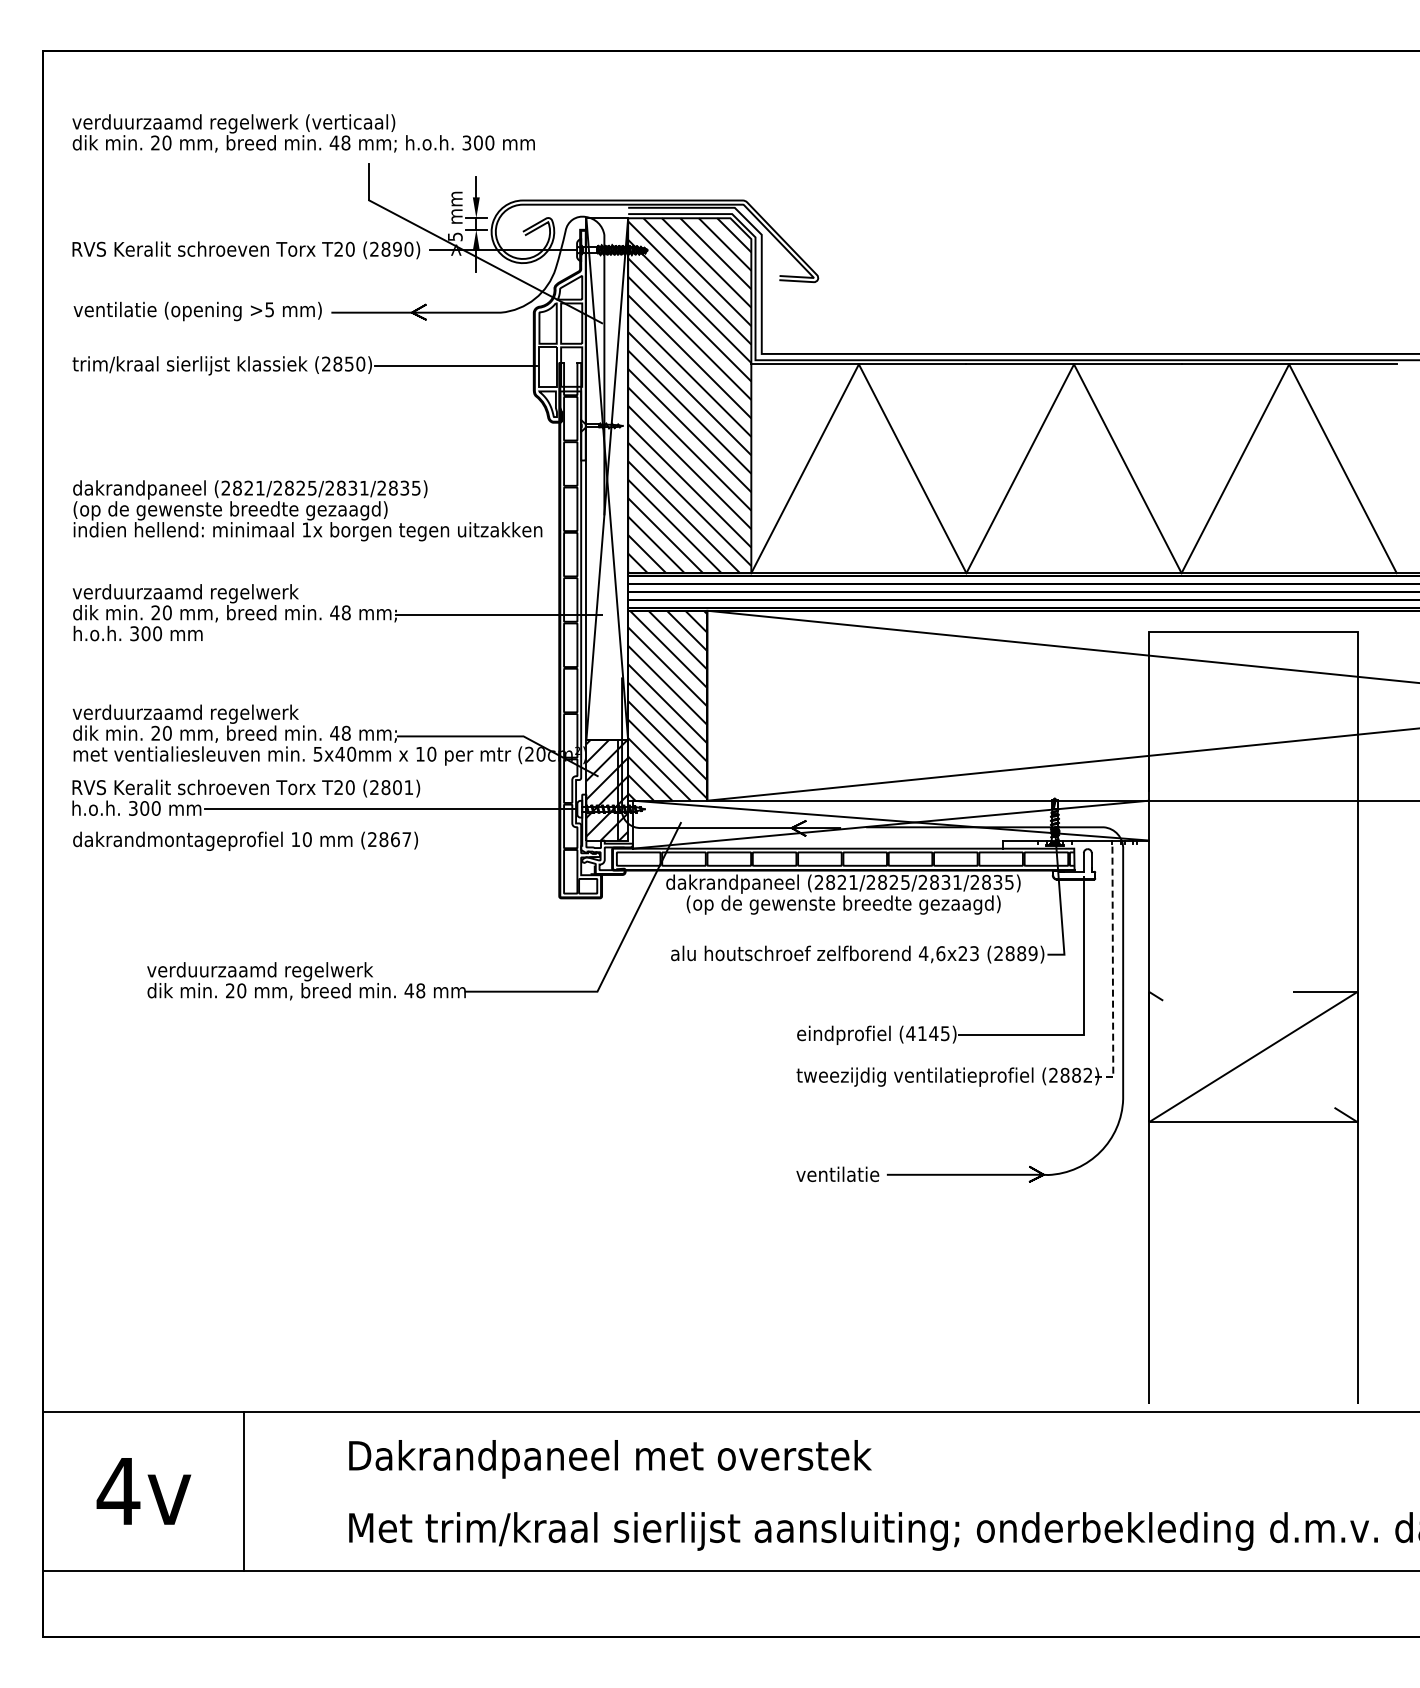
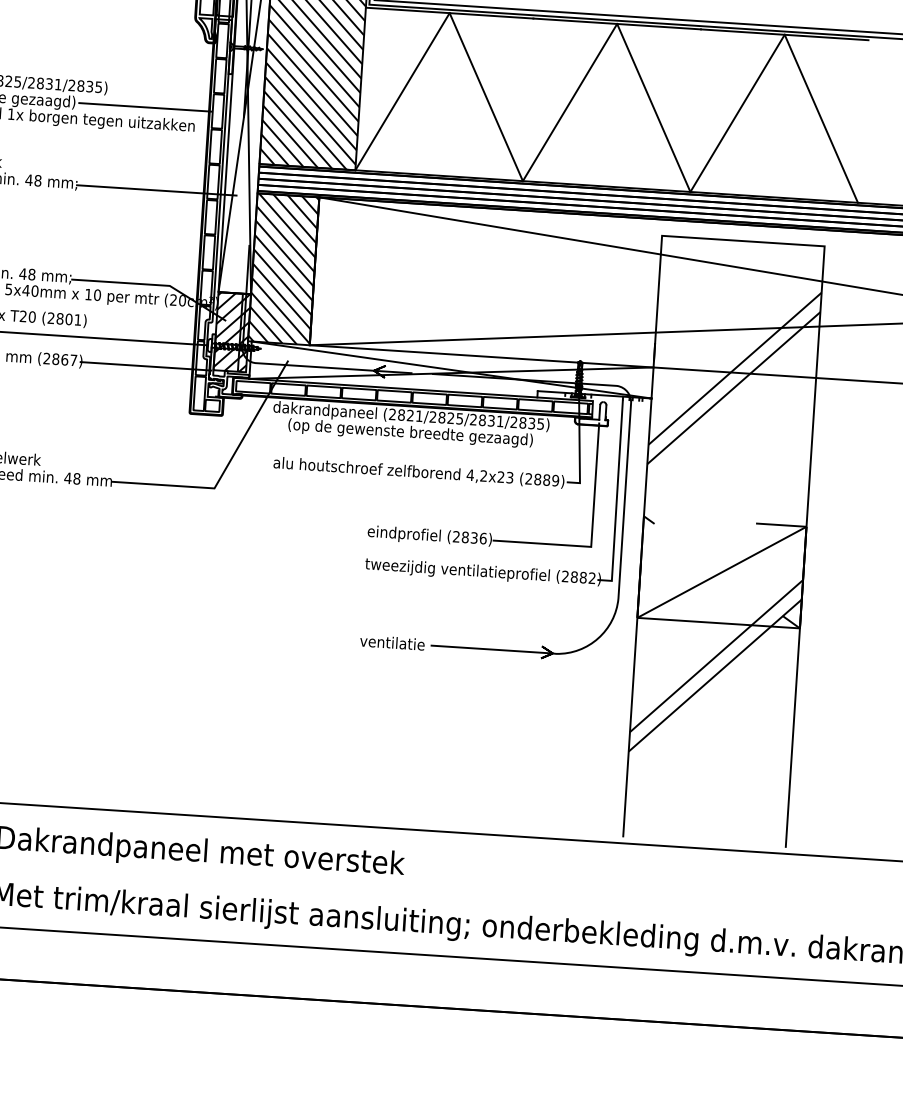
line: (477, 510) -> (145, 107), added
line: (499, 841) -> (145, 366), added
text: (940, 953) -> (483, 475), 4,6x23 -> 4,2x23
line: (1112, 970) -> (616, 497), dashed -> solid
hatch: (1252, 980) -> (725, 512), added
hatch: (1252, 1004) -> (723, 531), added
text: (927, 1033) -> (469, 537), (4145) -> (2836)

